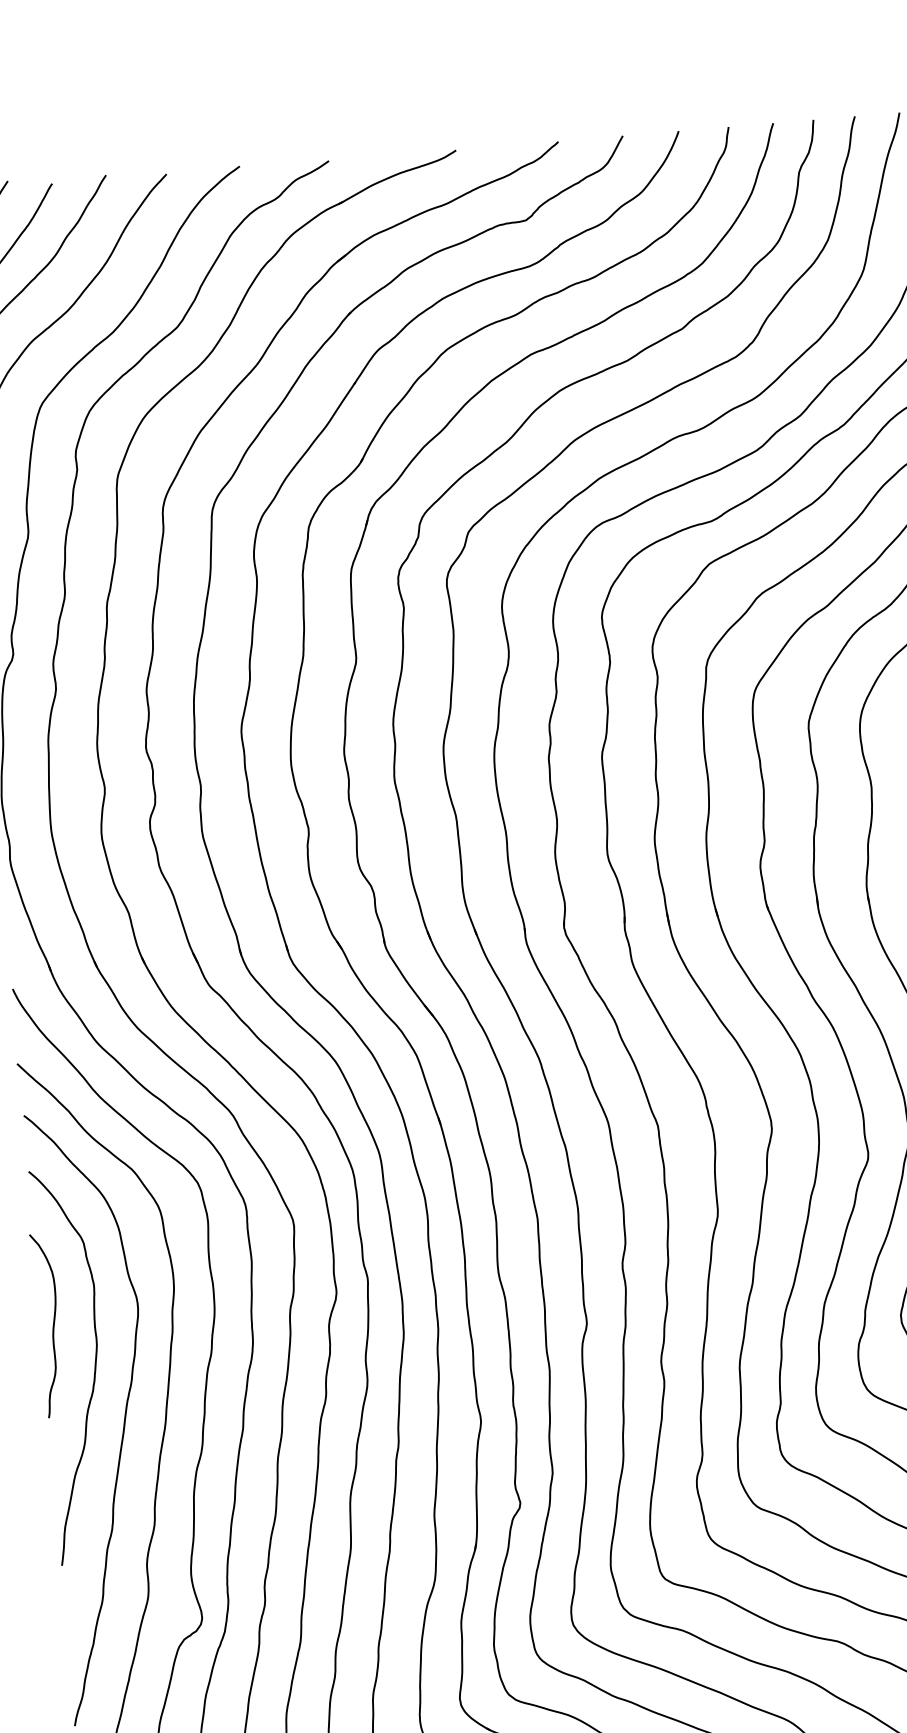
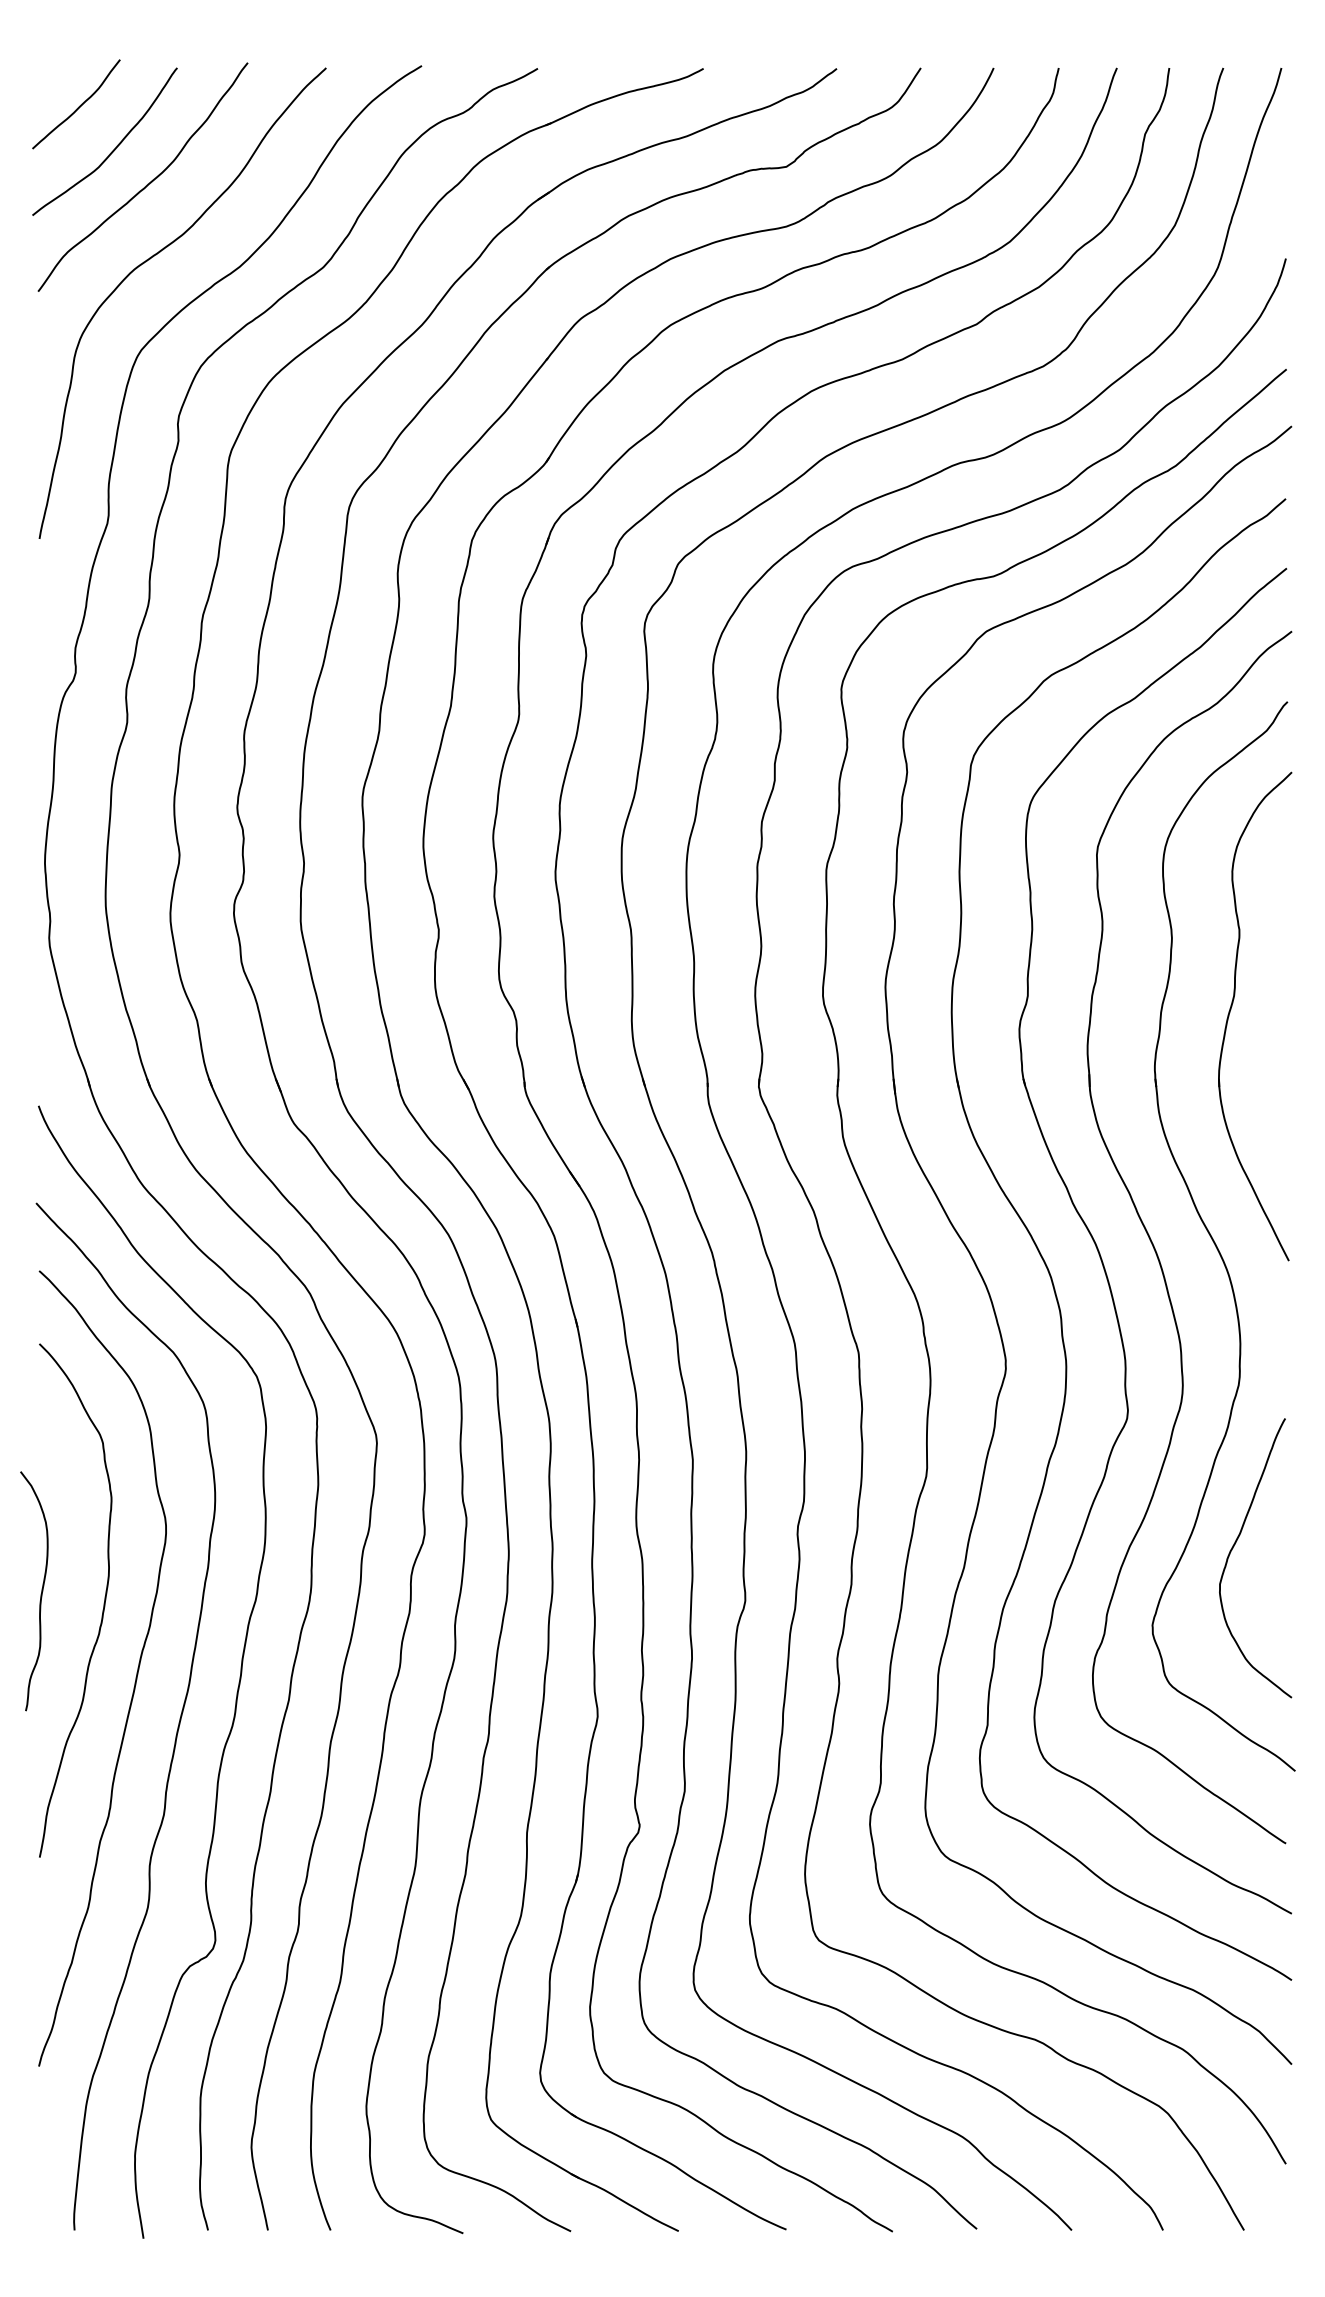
curve: (52, 1327) -> (40, 1594), moved

